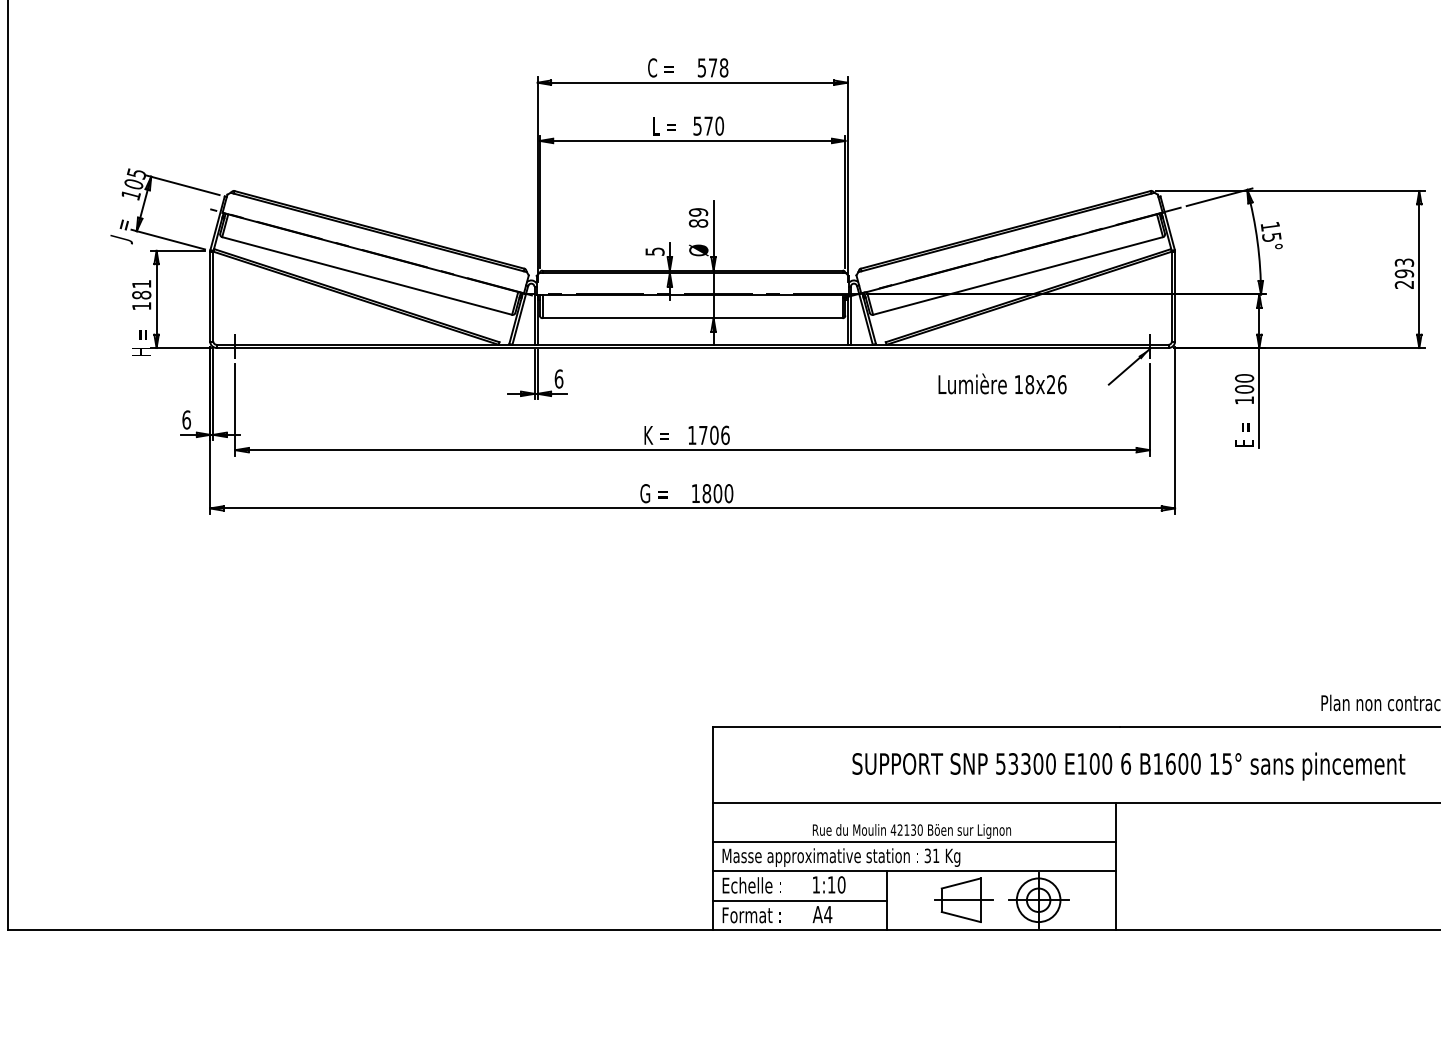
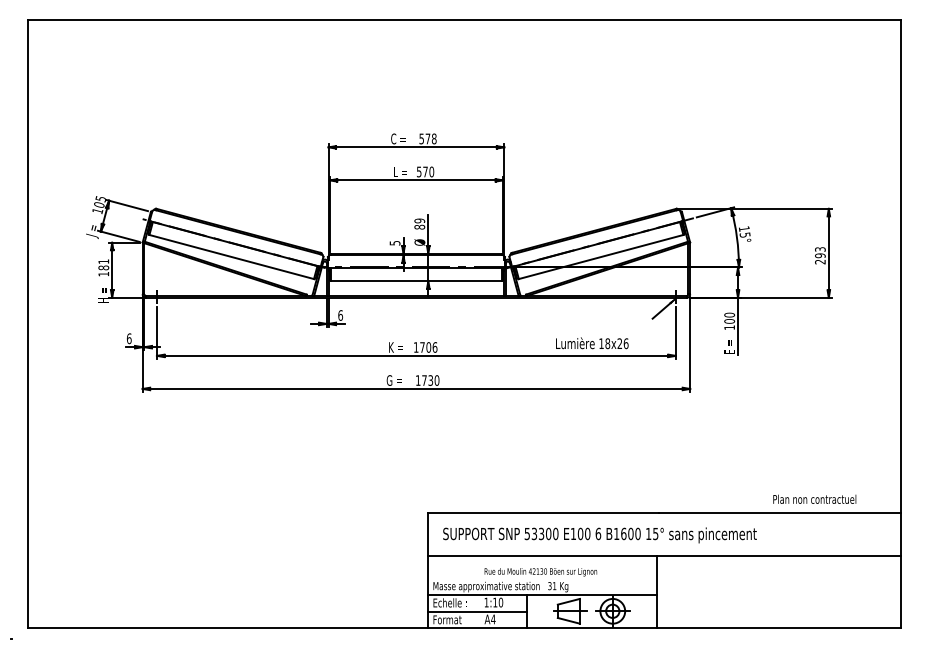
text: (1002, 384) -> (592, 343), moved
text: (712, 493) -> (427, 380), 1800 -> 1730
text: (1128, 766) -> (599, 535), moved
line: (913, 842) -> (541, 578), removed

